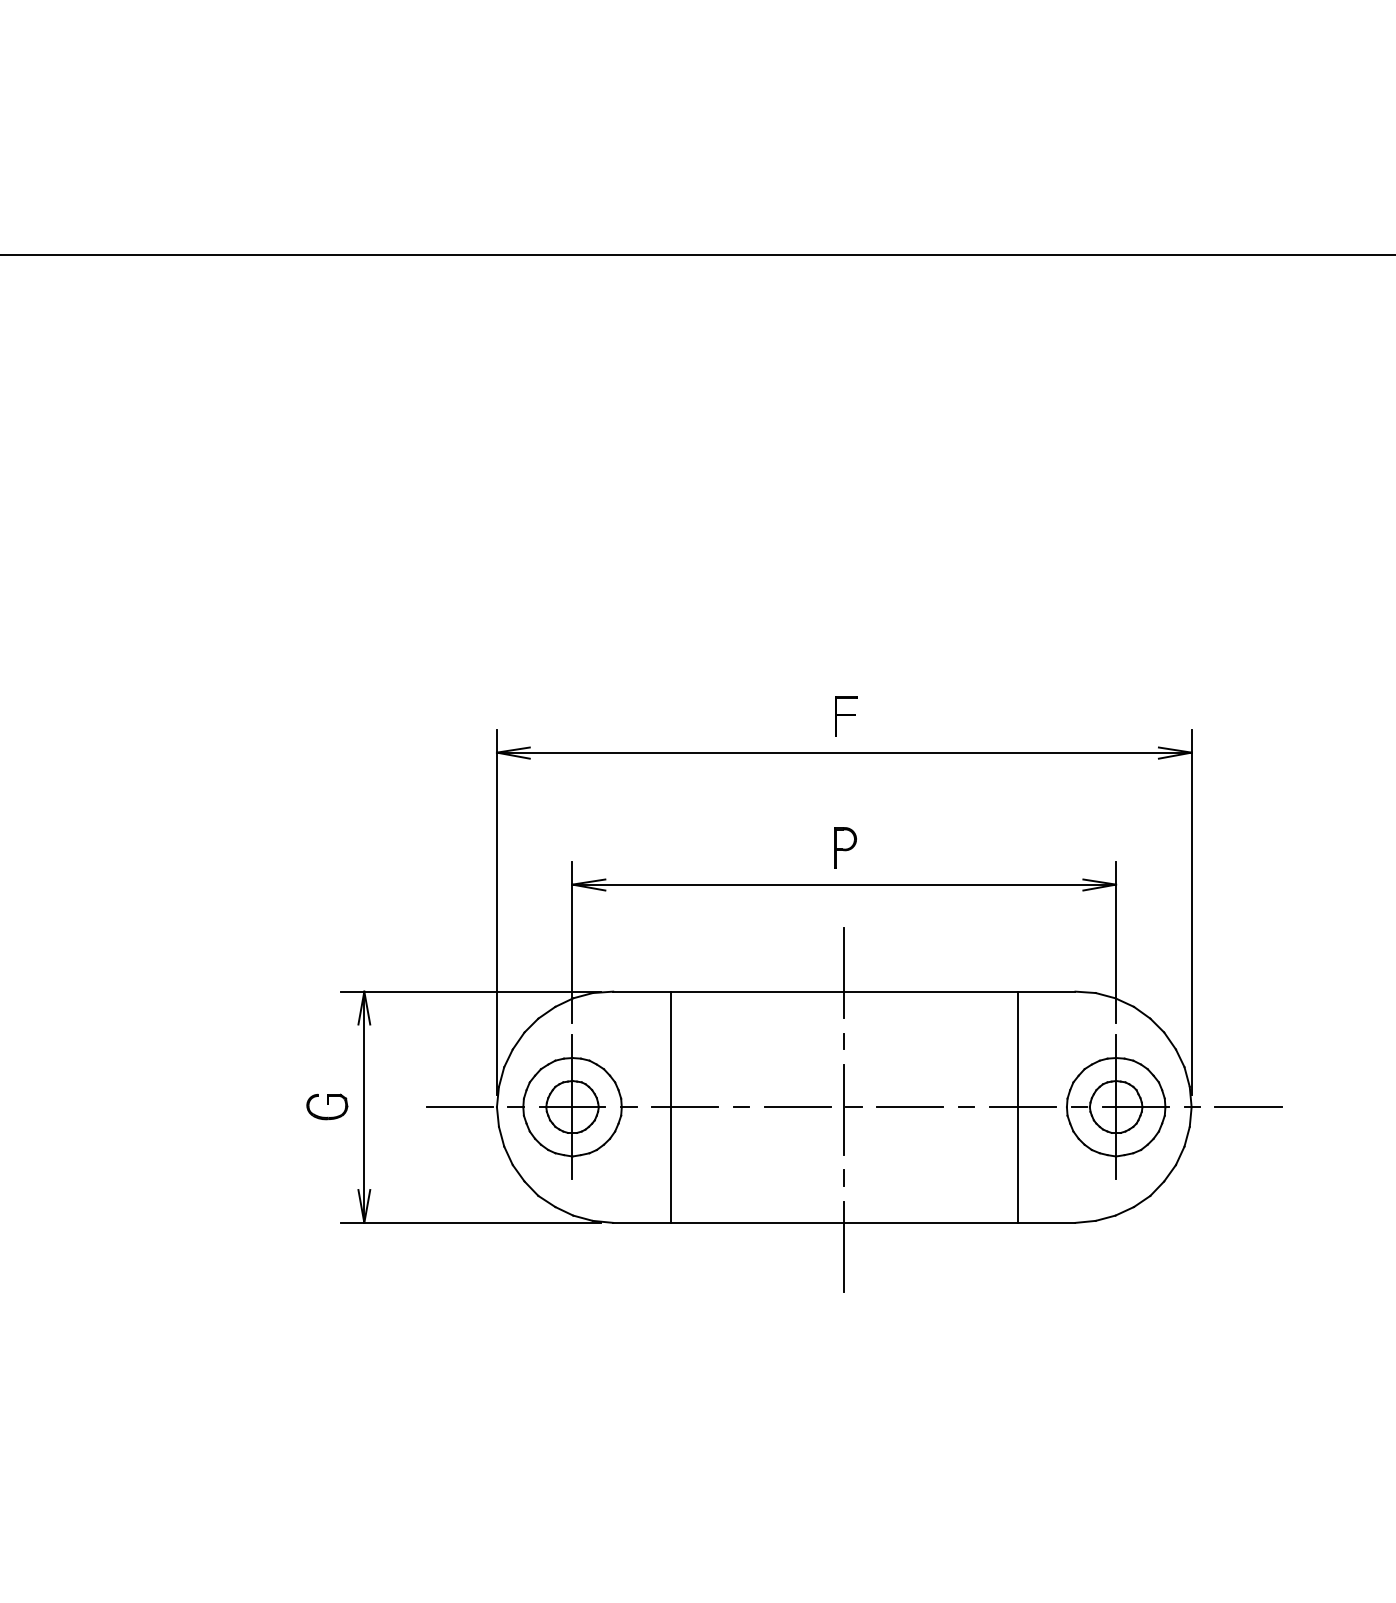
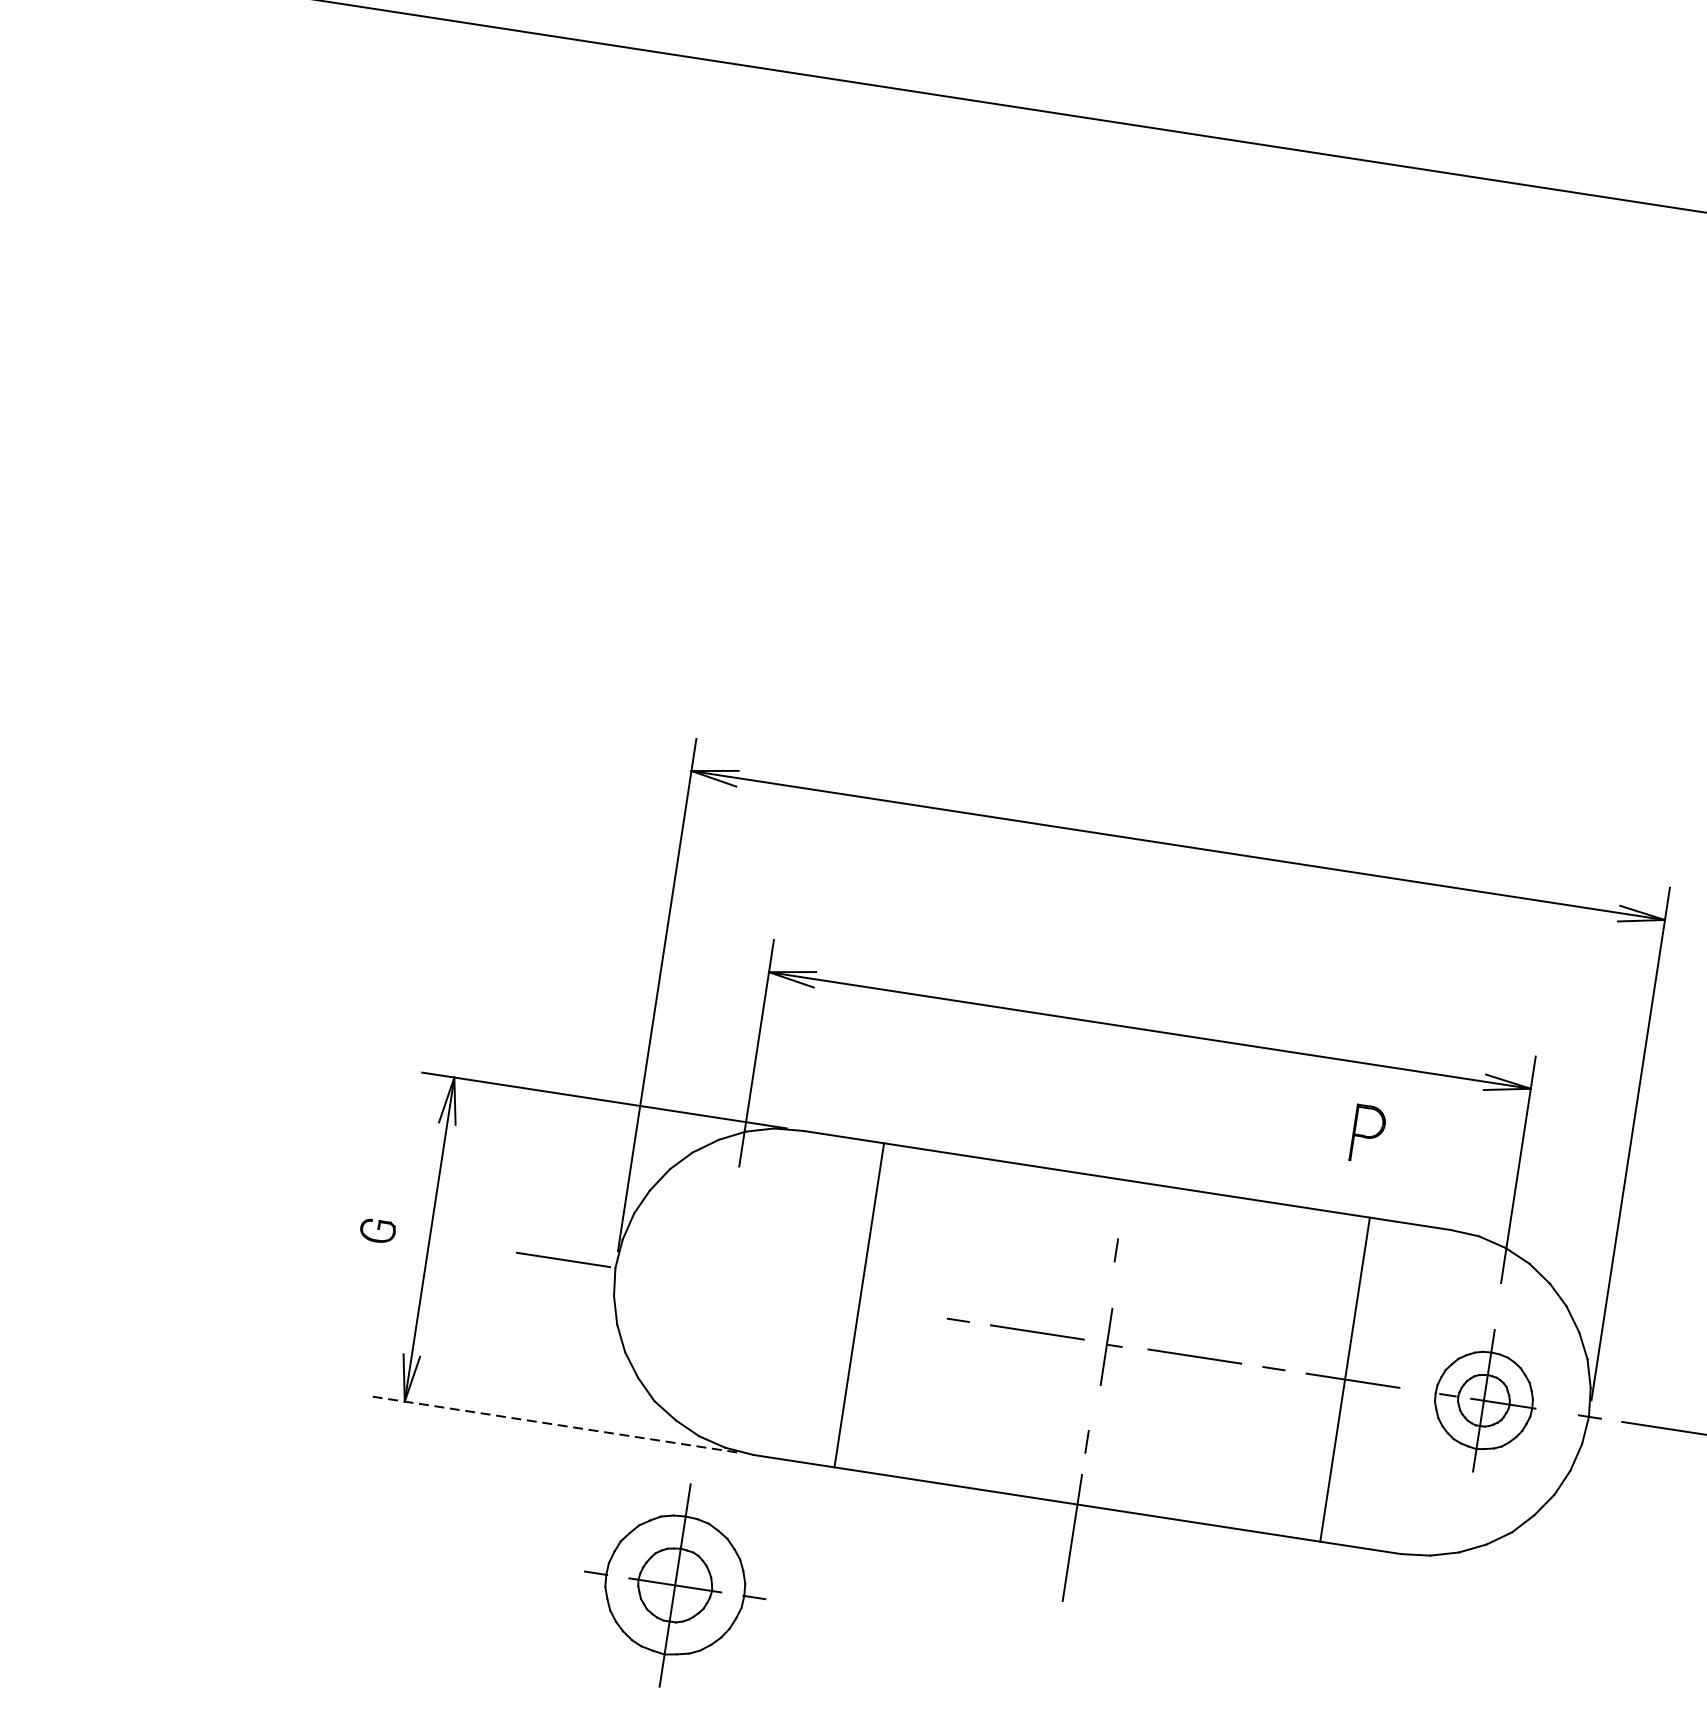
part: (846, 716) -> (1189, 795), removed
part: (845, 847) -> (1368, 1133), moved
line: (844, 973) -> (1131, 1155), removed
part: (327, 1106) -> (378, 1230), size x0.6
part: (572, 1106) -> (675, 1584), moved
part: (1117, 1106) -> (1485, 1399), size x0.7
line: (684, 1107) -> (878, 1308), removed
part: (852, 1109) -> (1113, 1347), size x0.6
line: (470, 1222) -> (553, 1423), solid -> dashed

